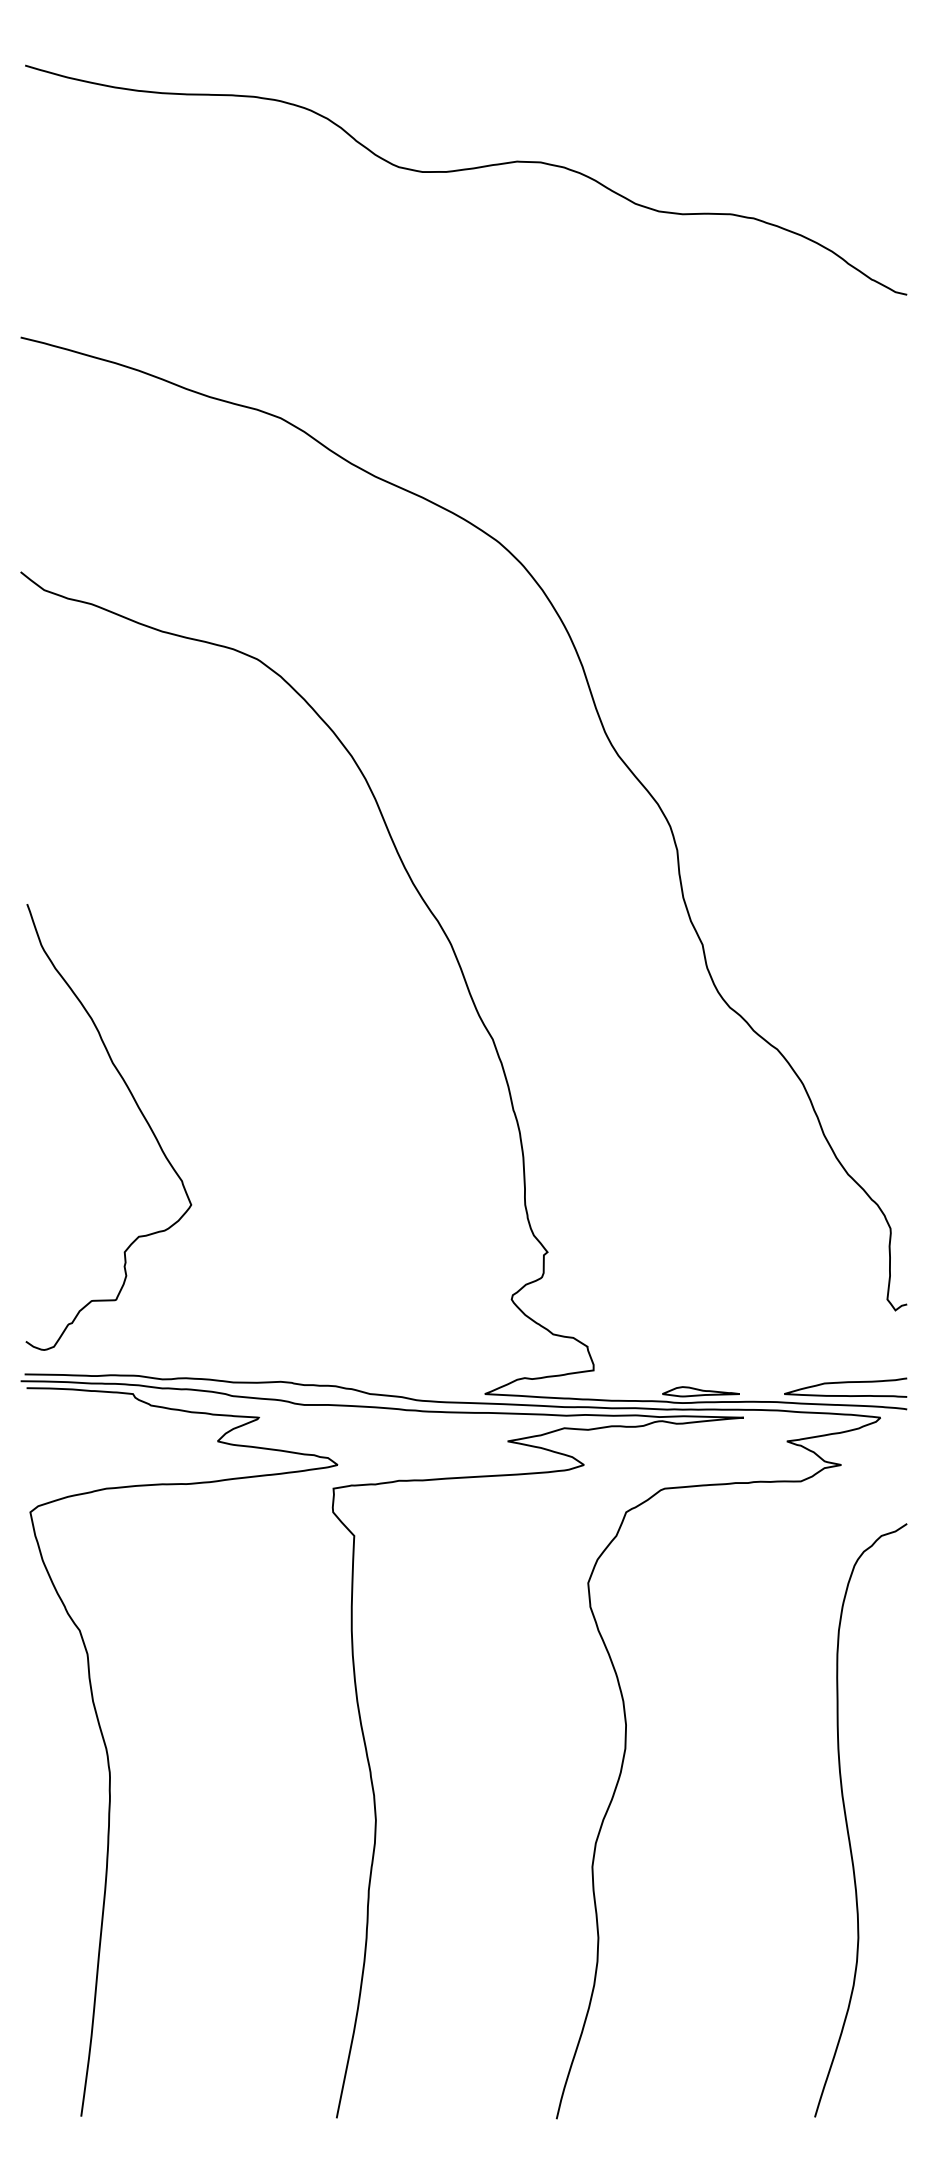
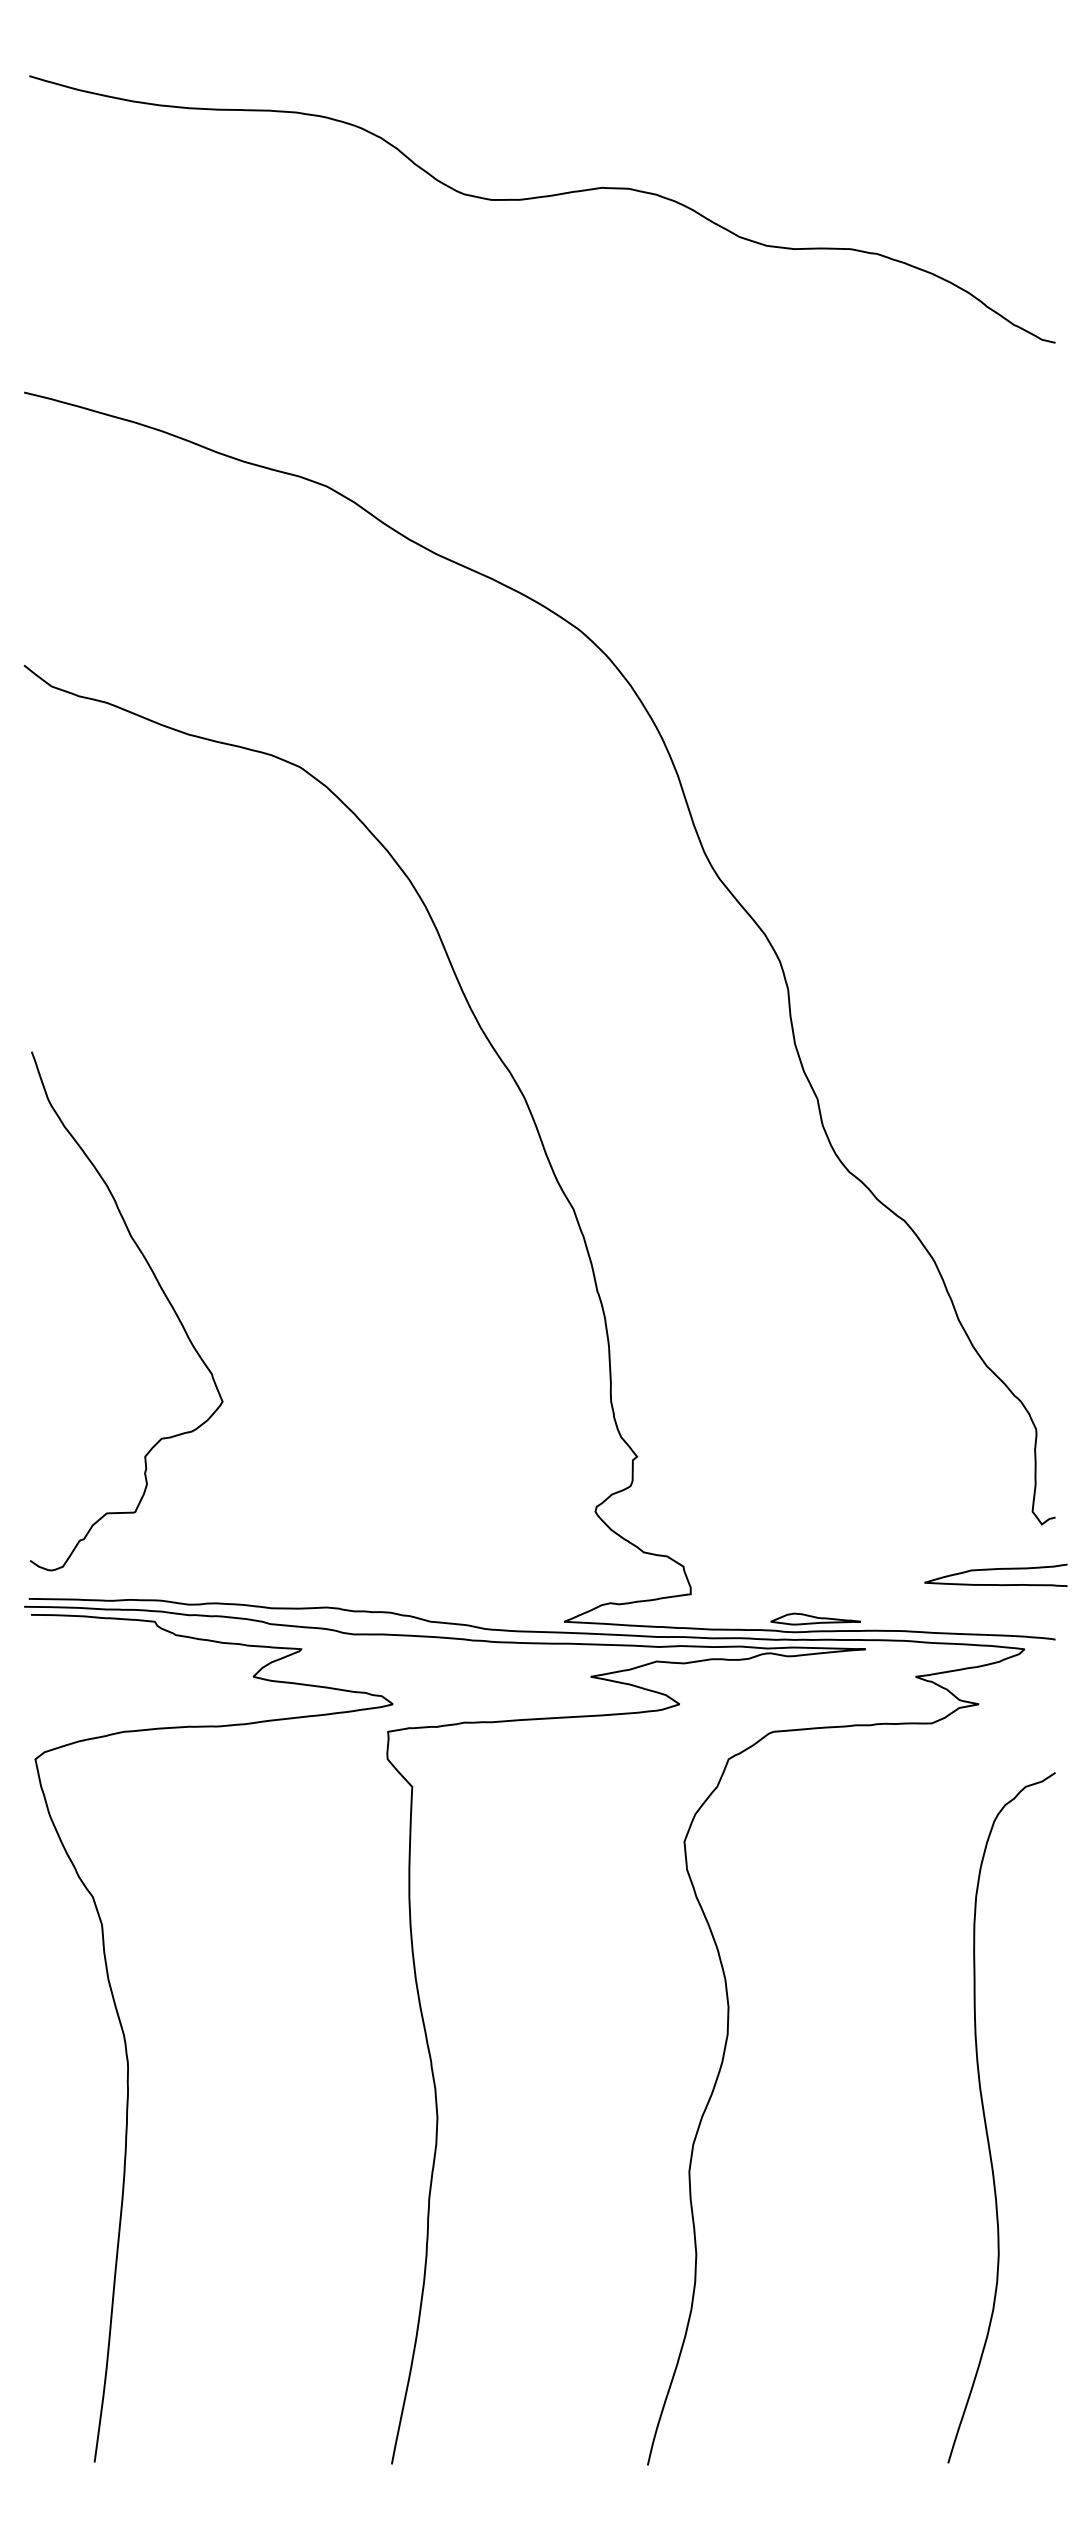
curve: (844, 1383) -> (994, 1570), moved

